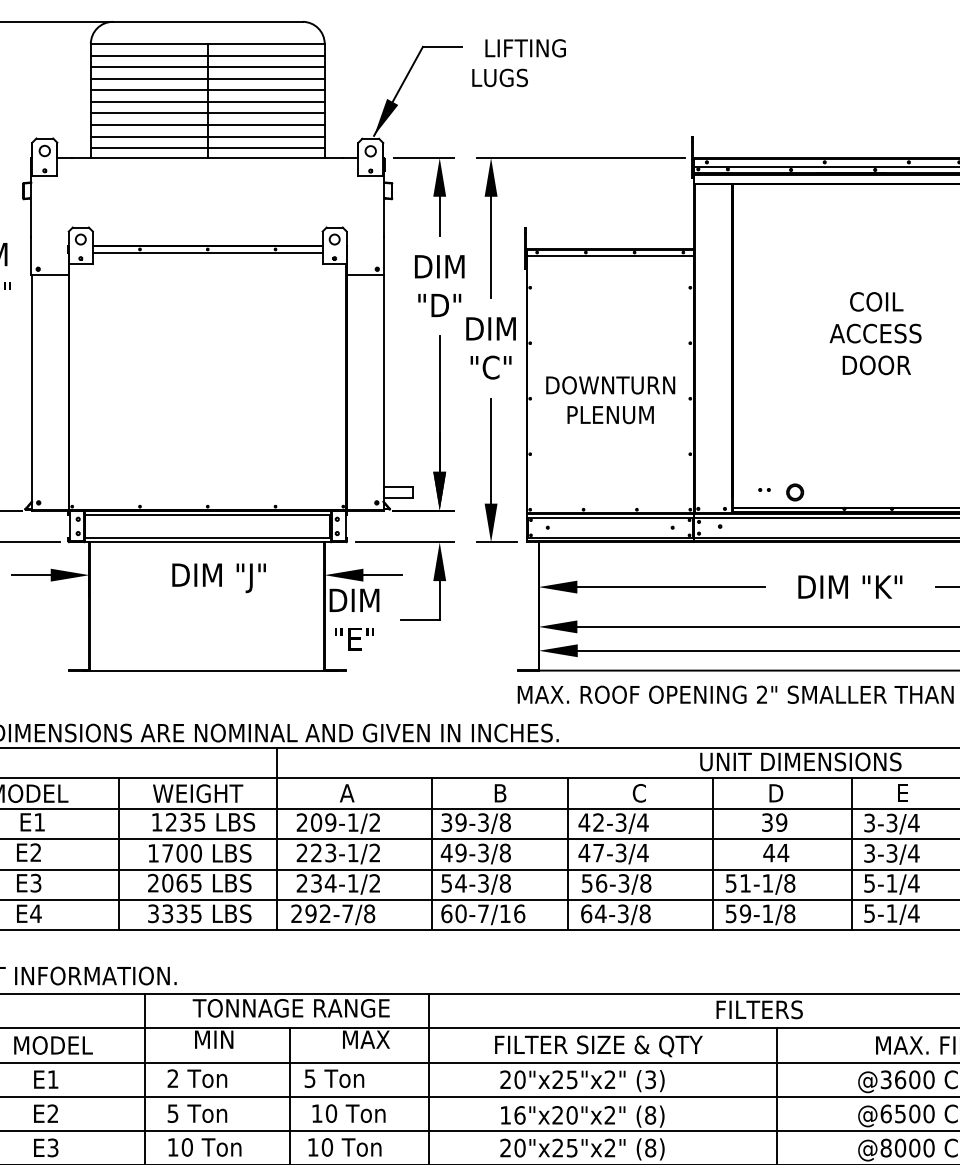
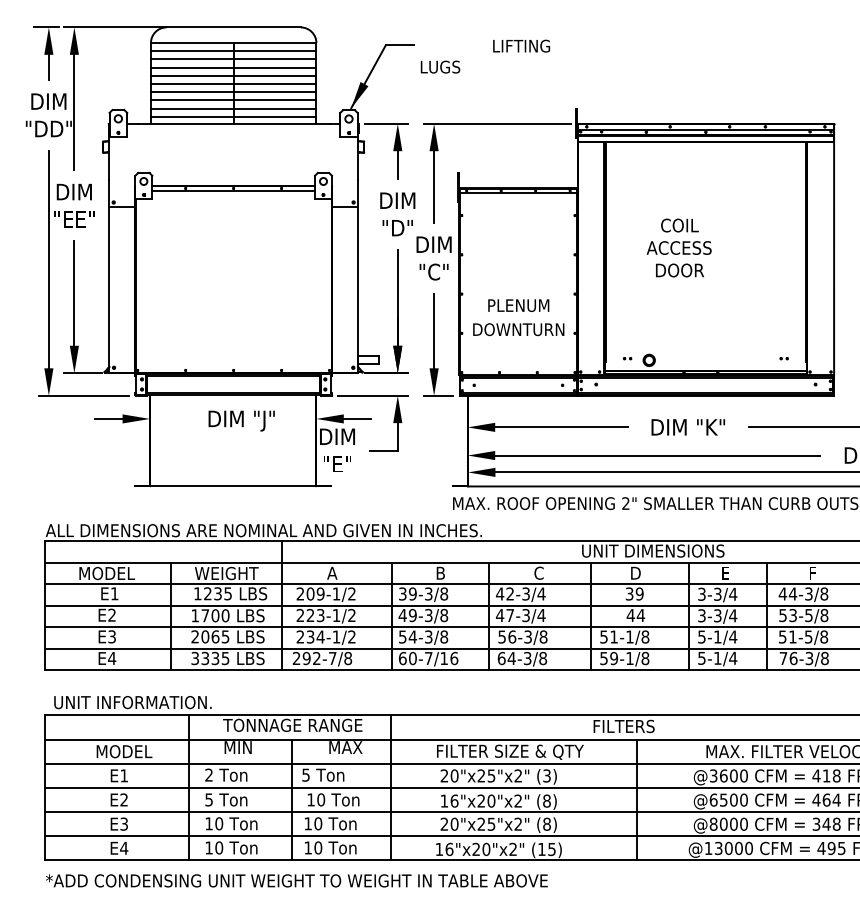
text: (525, 47) -> (521, 45), moved
text: (874, 332) -> (678, 247), moved
text: (610, 385) -> (518, 329), moved

